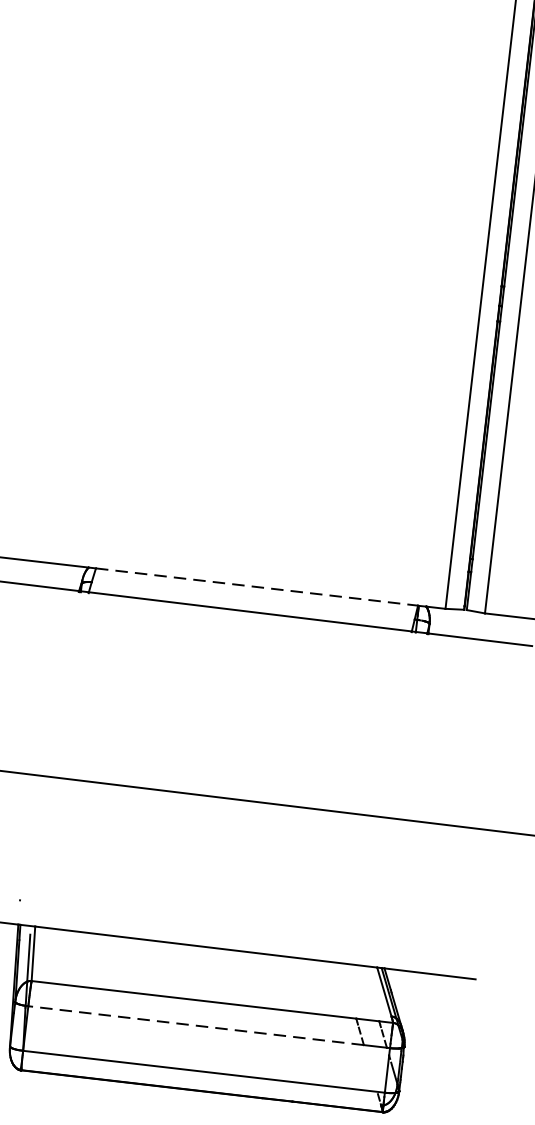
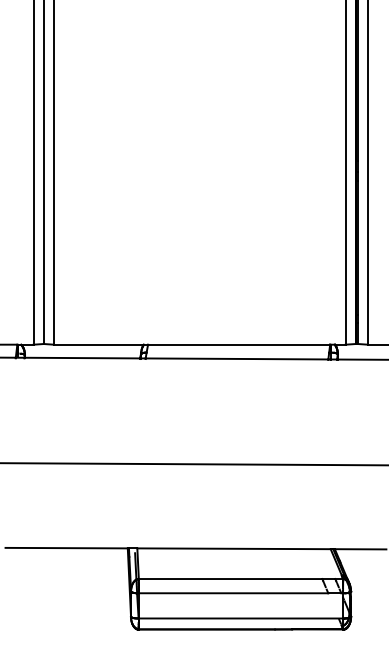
line: (257, 586) -> (239, 344), dashed -> solid
line: (196, 1026) -> (233, 593), dashed -> solid

